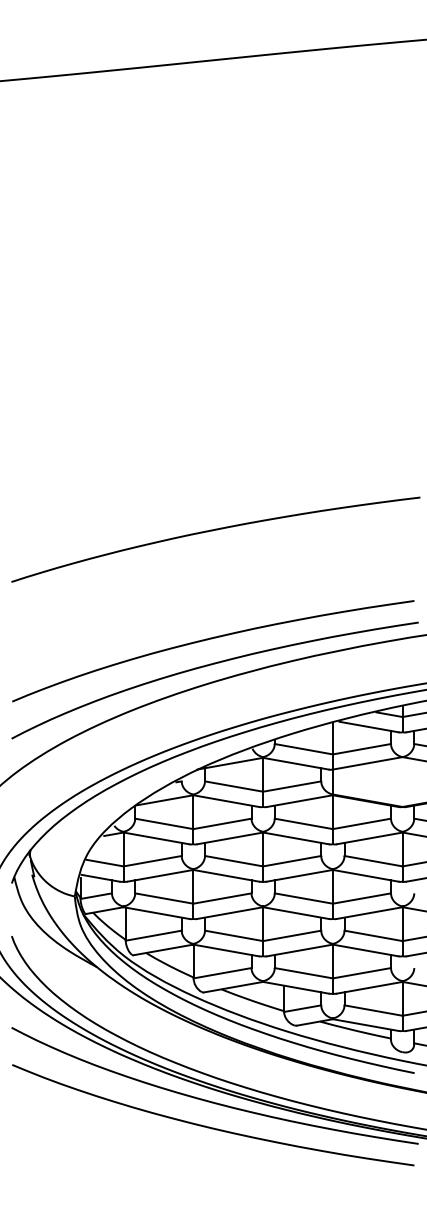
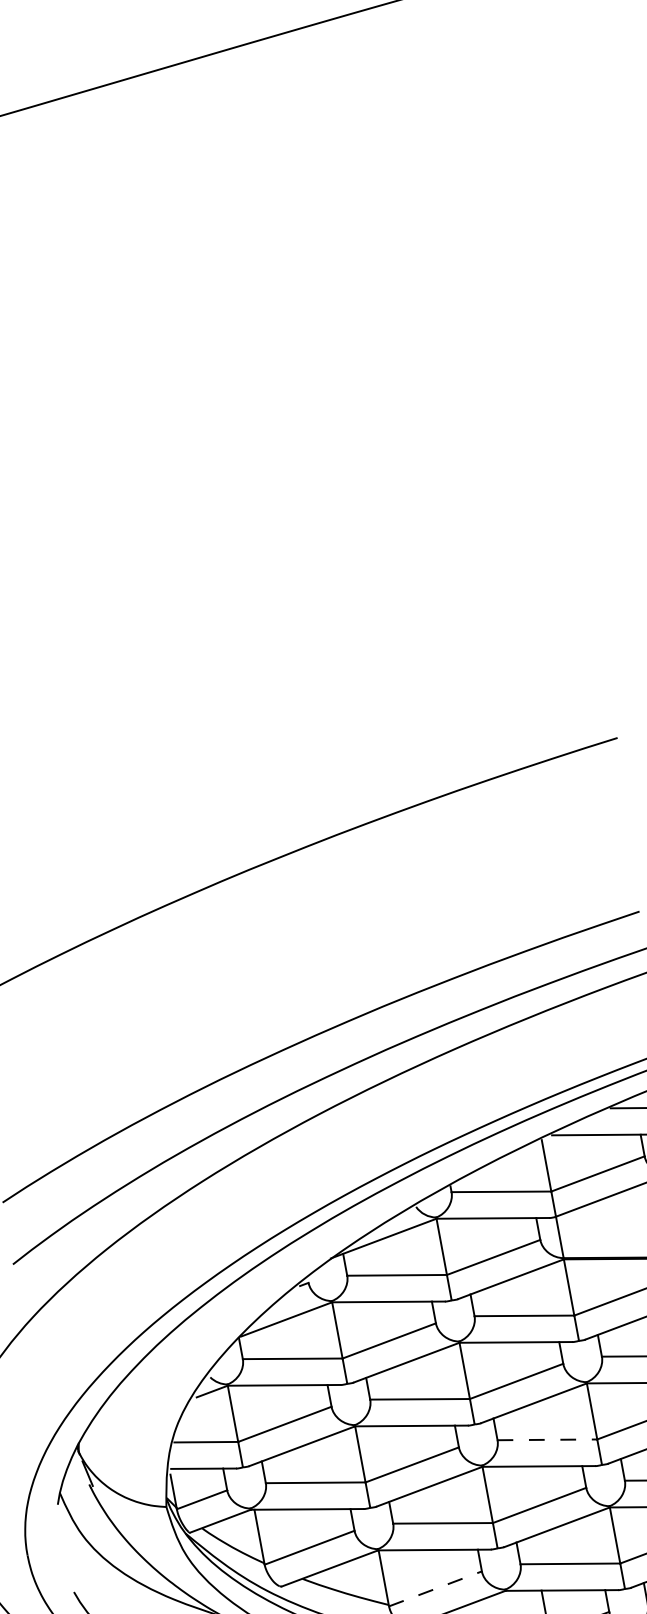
line: (303, 898) -> (546, 1439), solid -> dashed
line: (223, 973) -> (437, 1589), solid -> dashed

